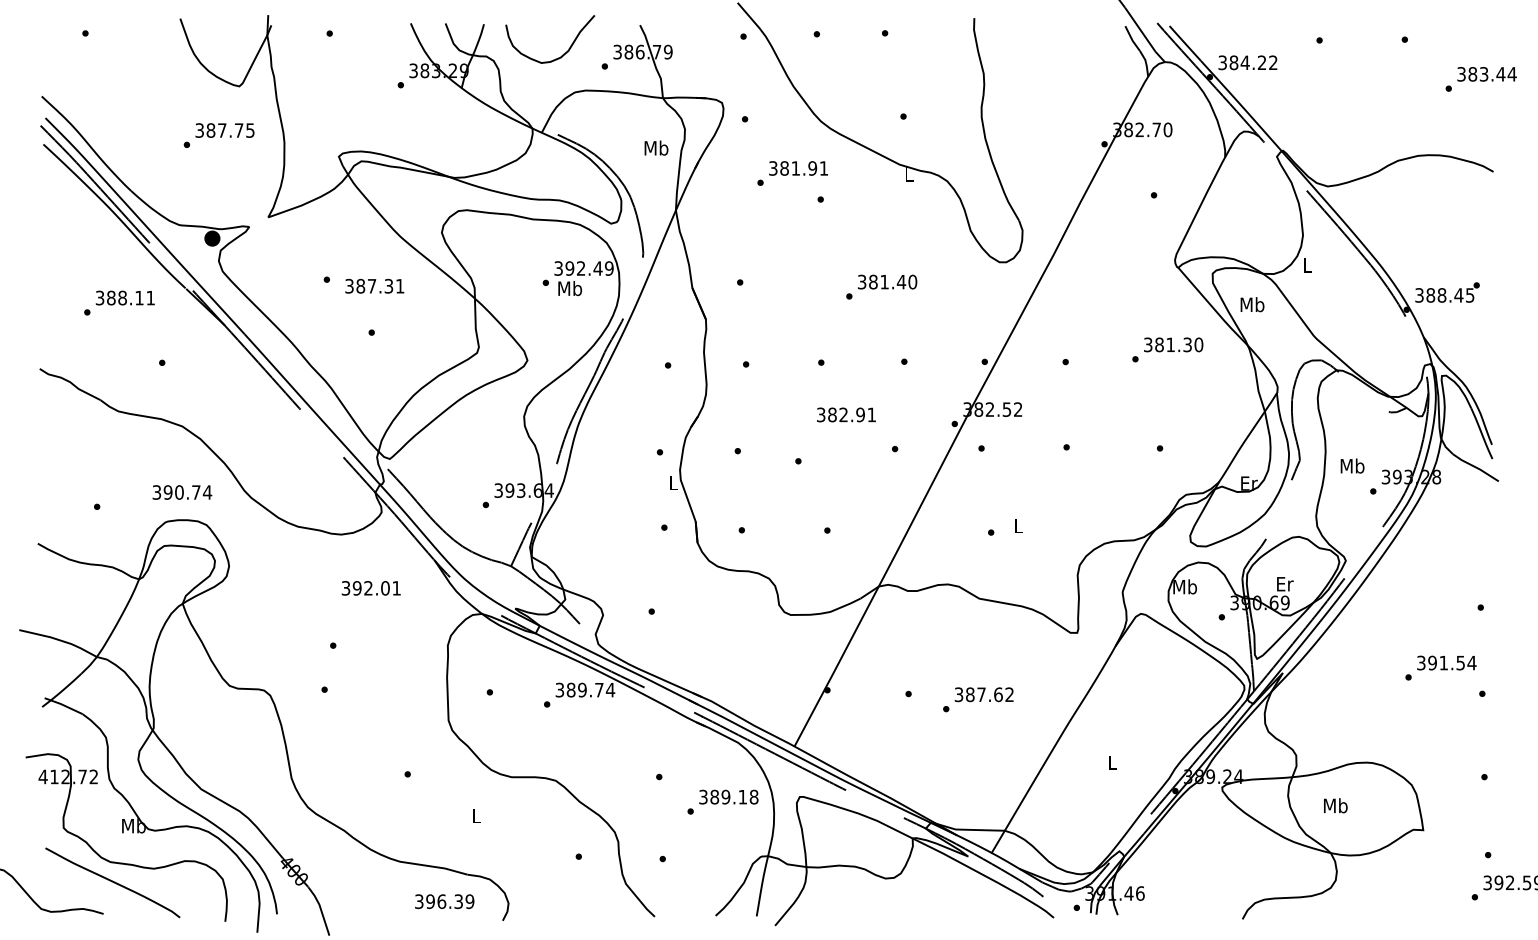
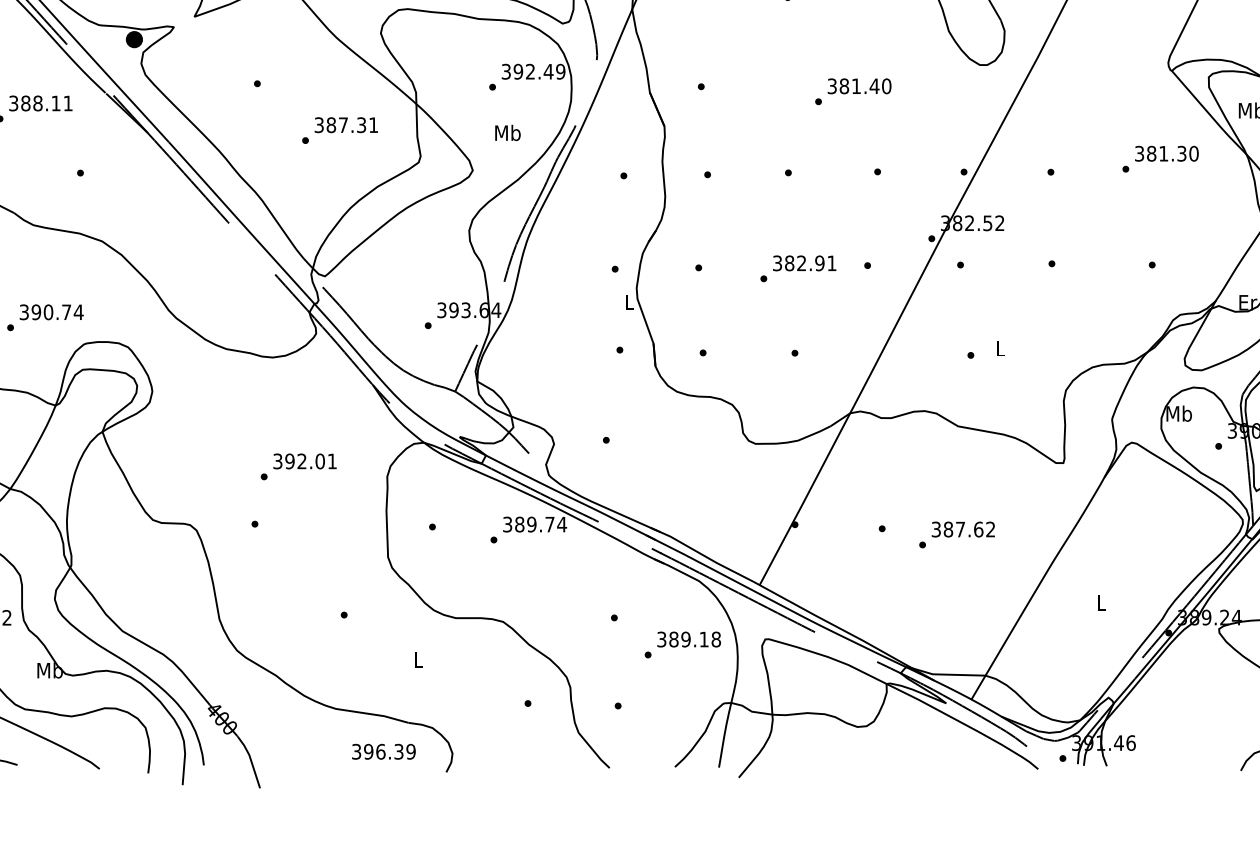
text: (374, 285) -> (346, 124), moved
text: (570, 288) -> (508, 132), moved
text: (846, 414) -> (804, 262), moved
text: (182, 492) -> (51, 312), moved
text: (370, 588) -> (304, 461), moved

